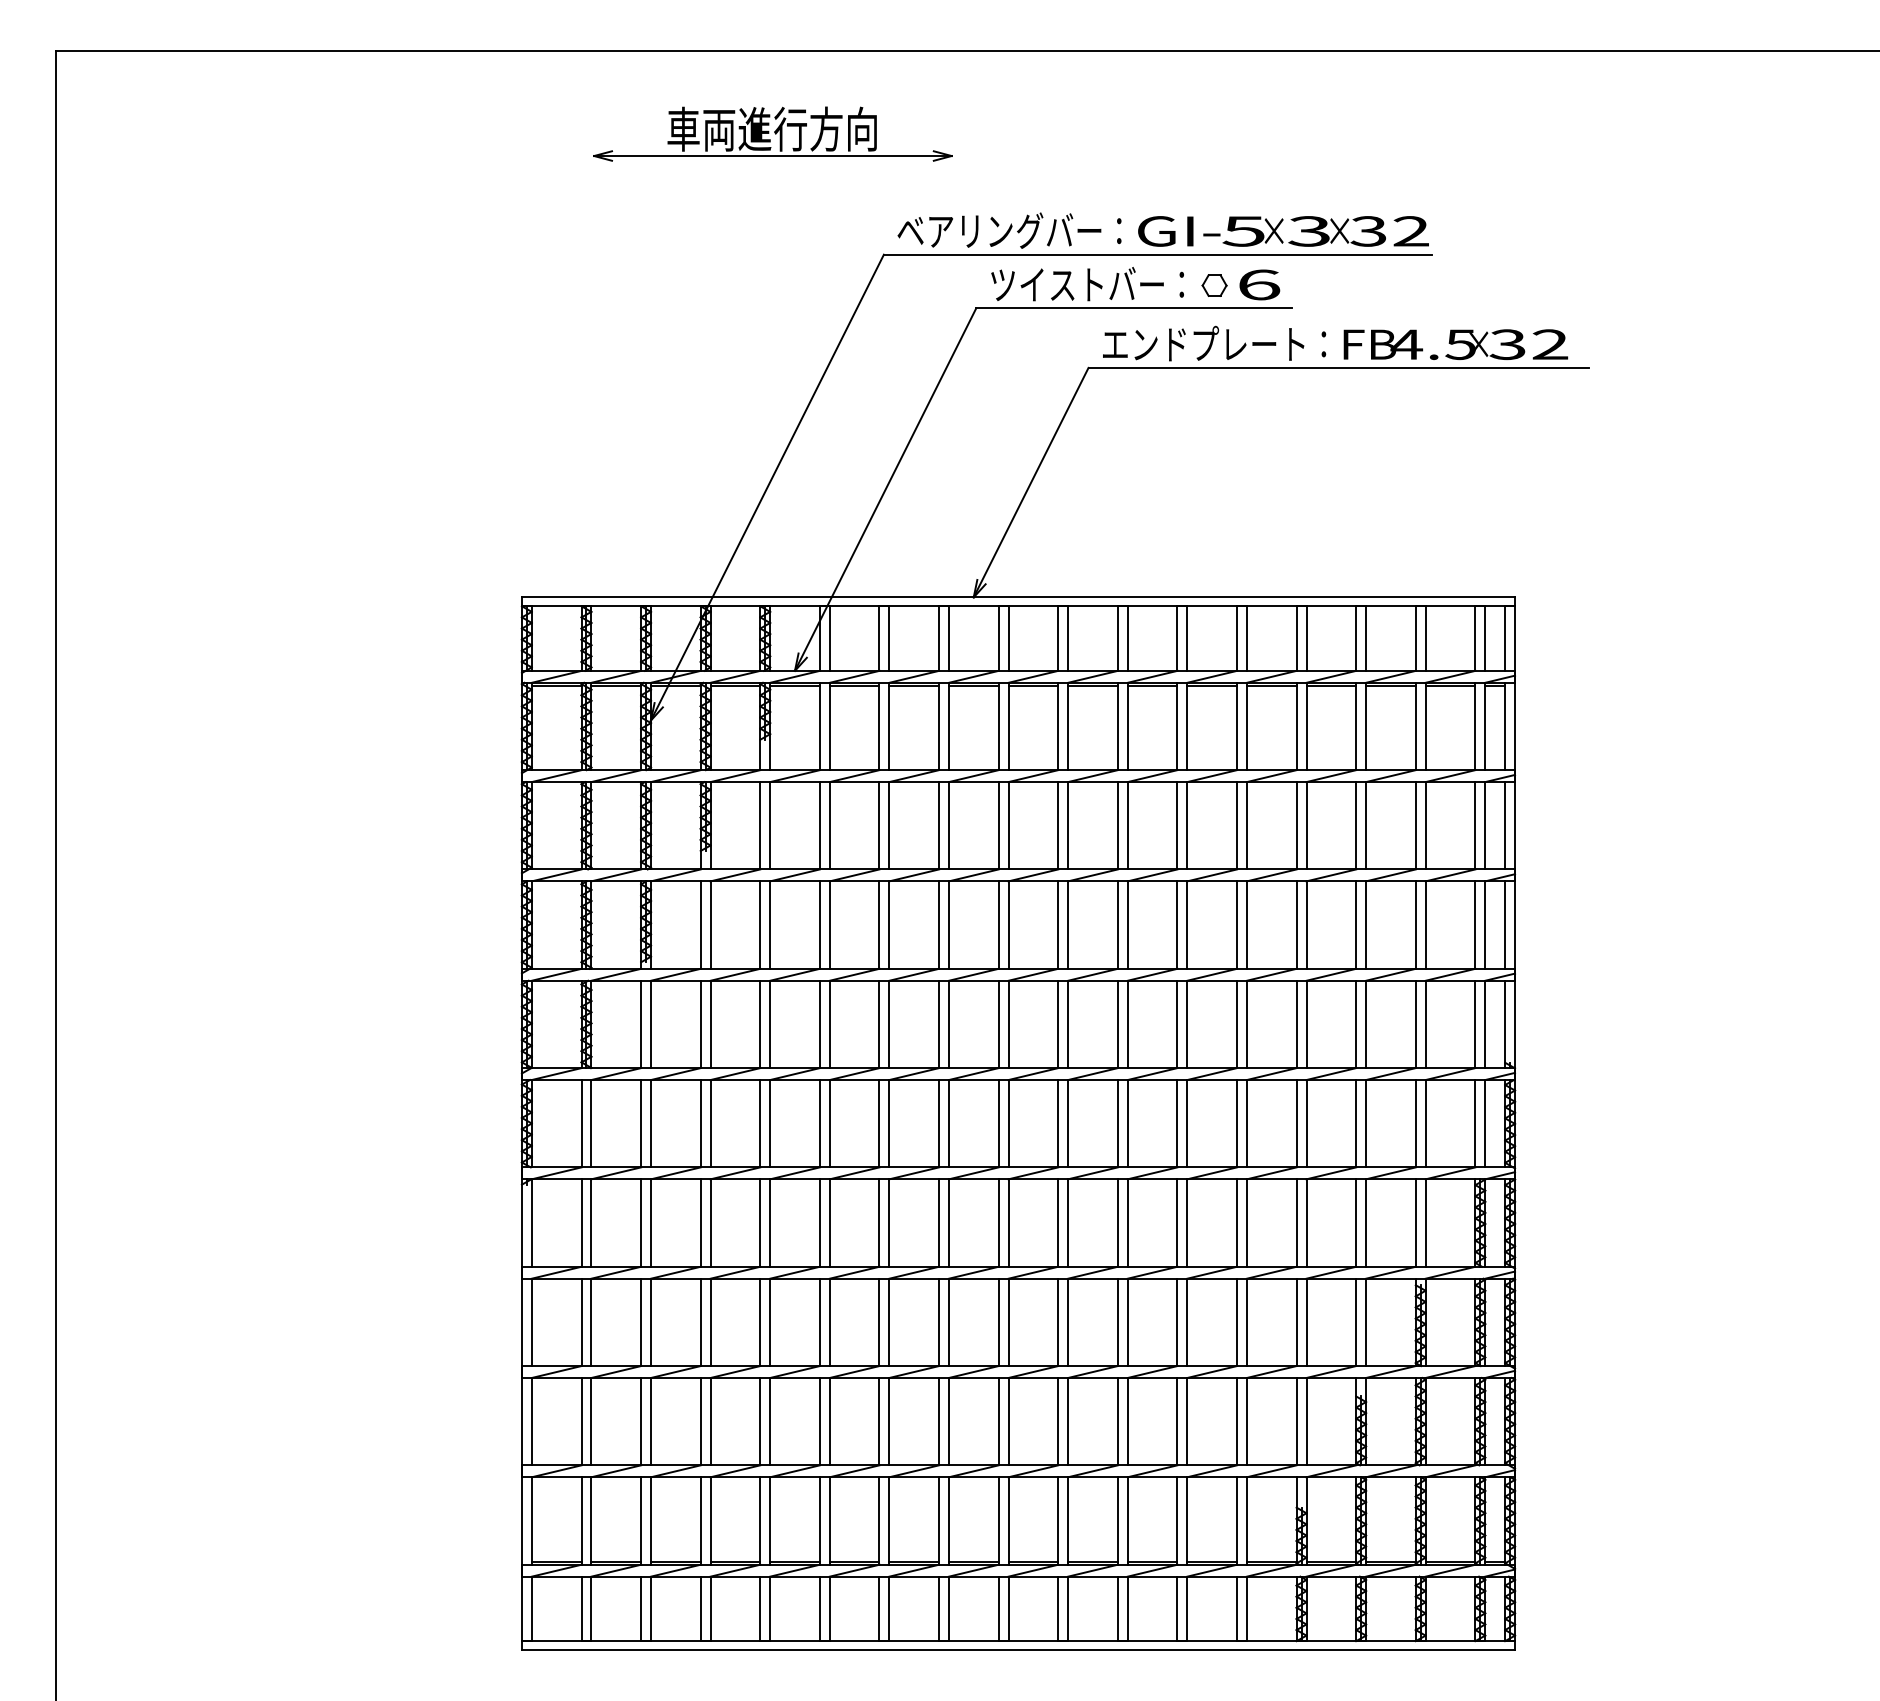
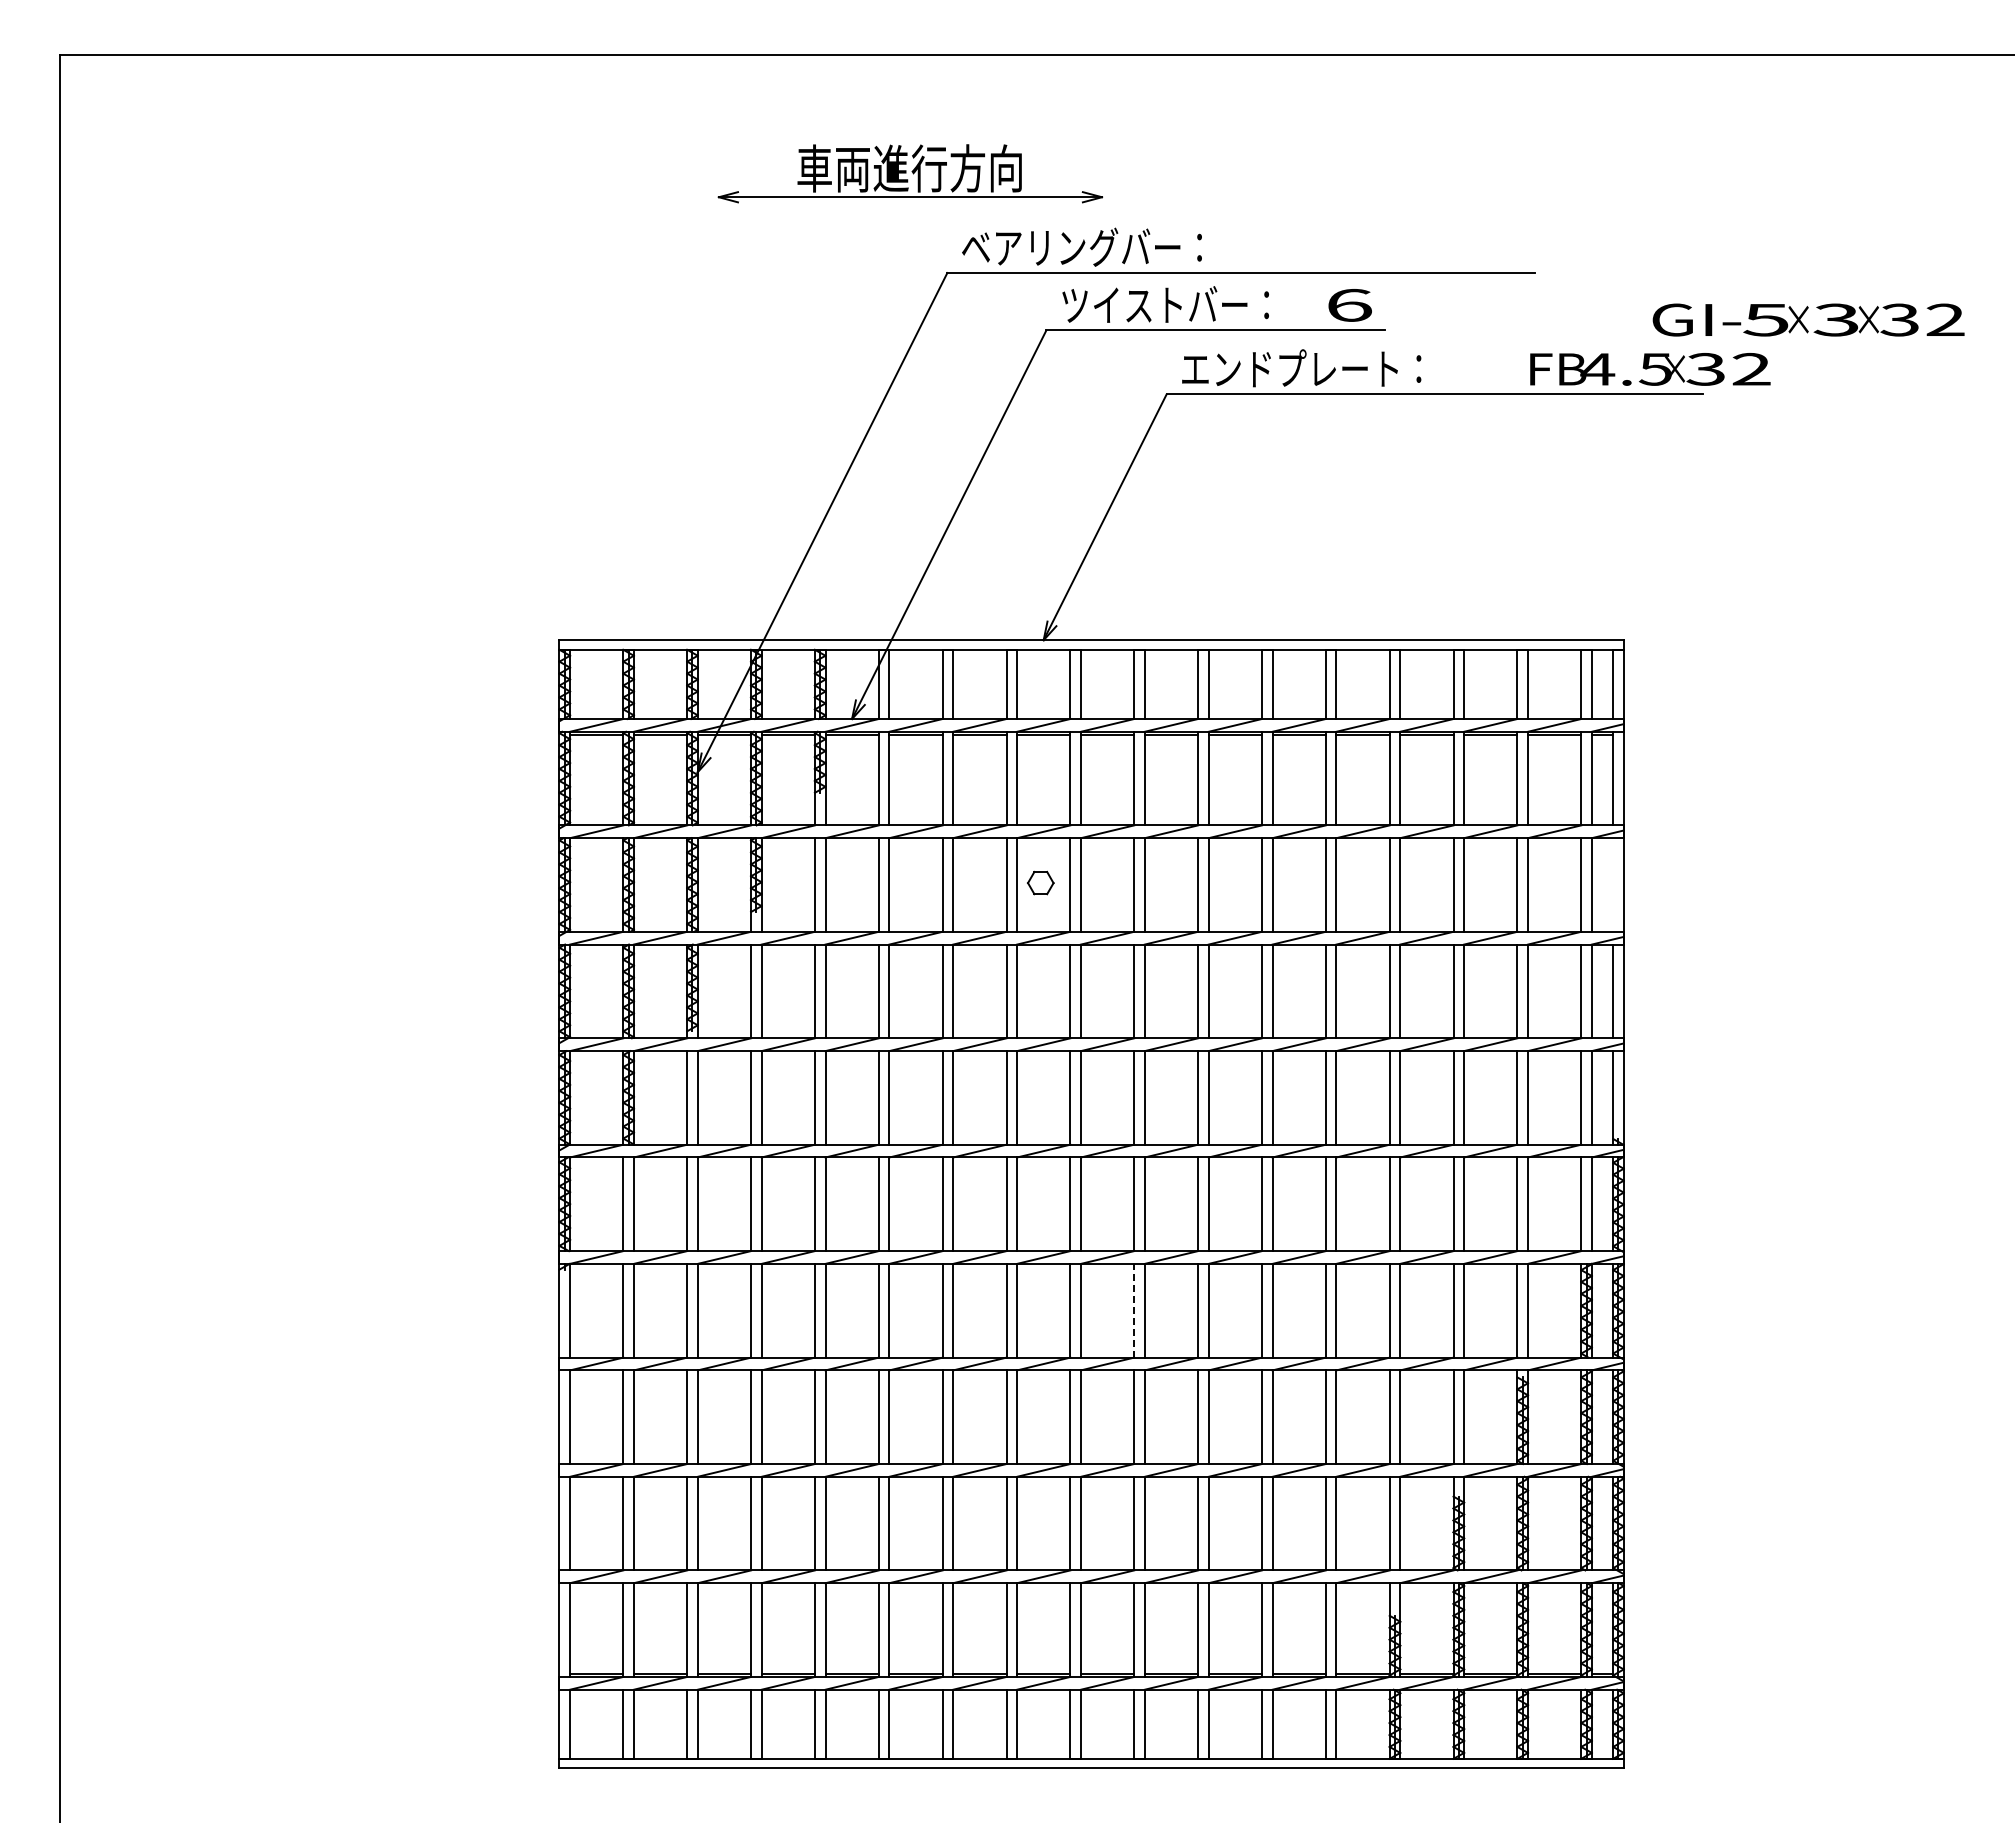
part: (772, 133) -> (910, 173), moved
text: (1283, 230) -> (1808, 319), moved
part: (1214, 285) -> (1040, 882), moved
text: (1456, 344) -> (1650, 369), moved
line: (1505, 825) -> (1613, 884), removed
line: (1058, 1222) -> (1134, 1310), solid -> dashed

